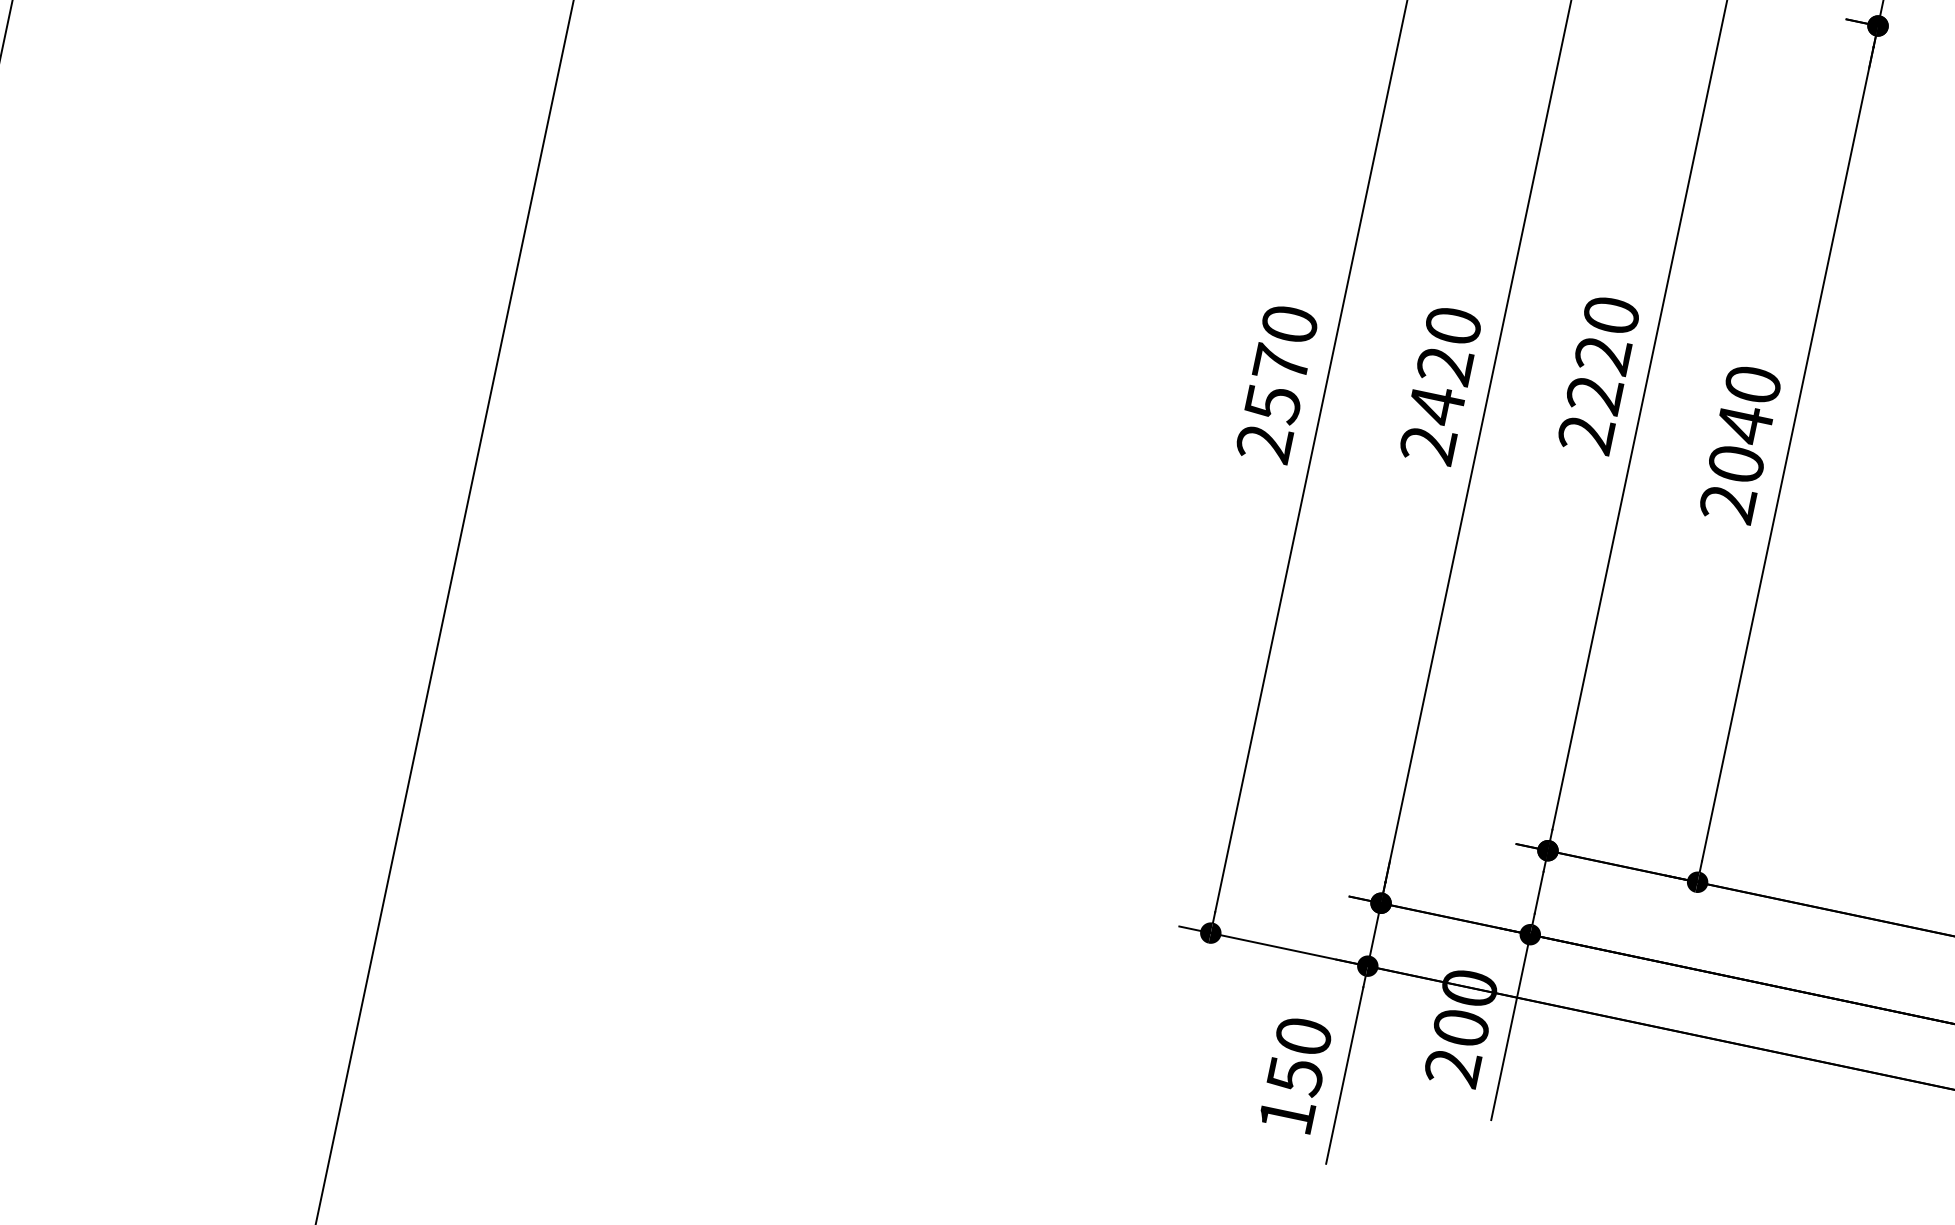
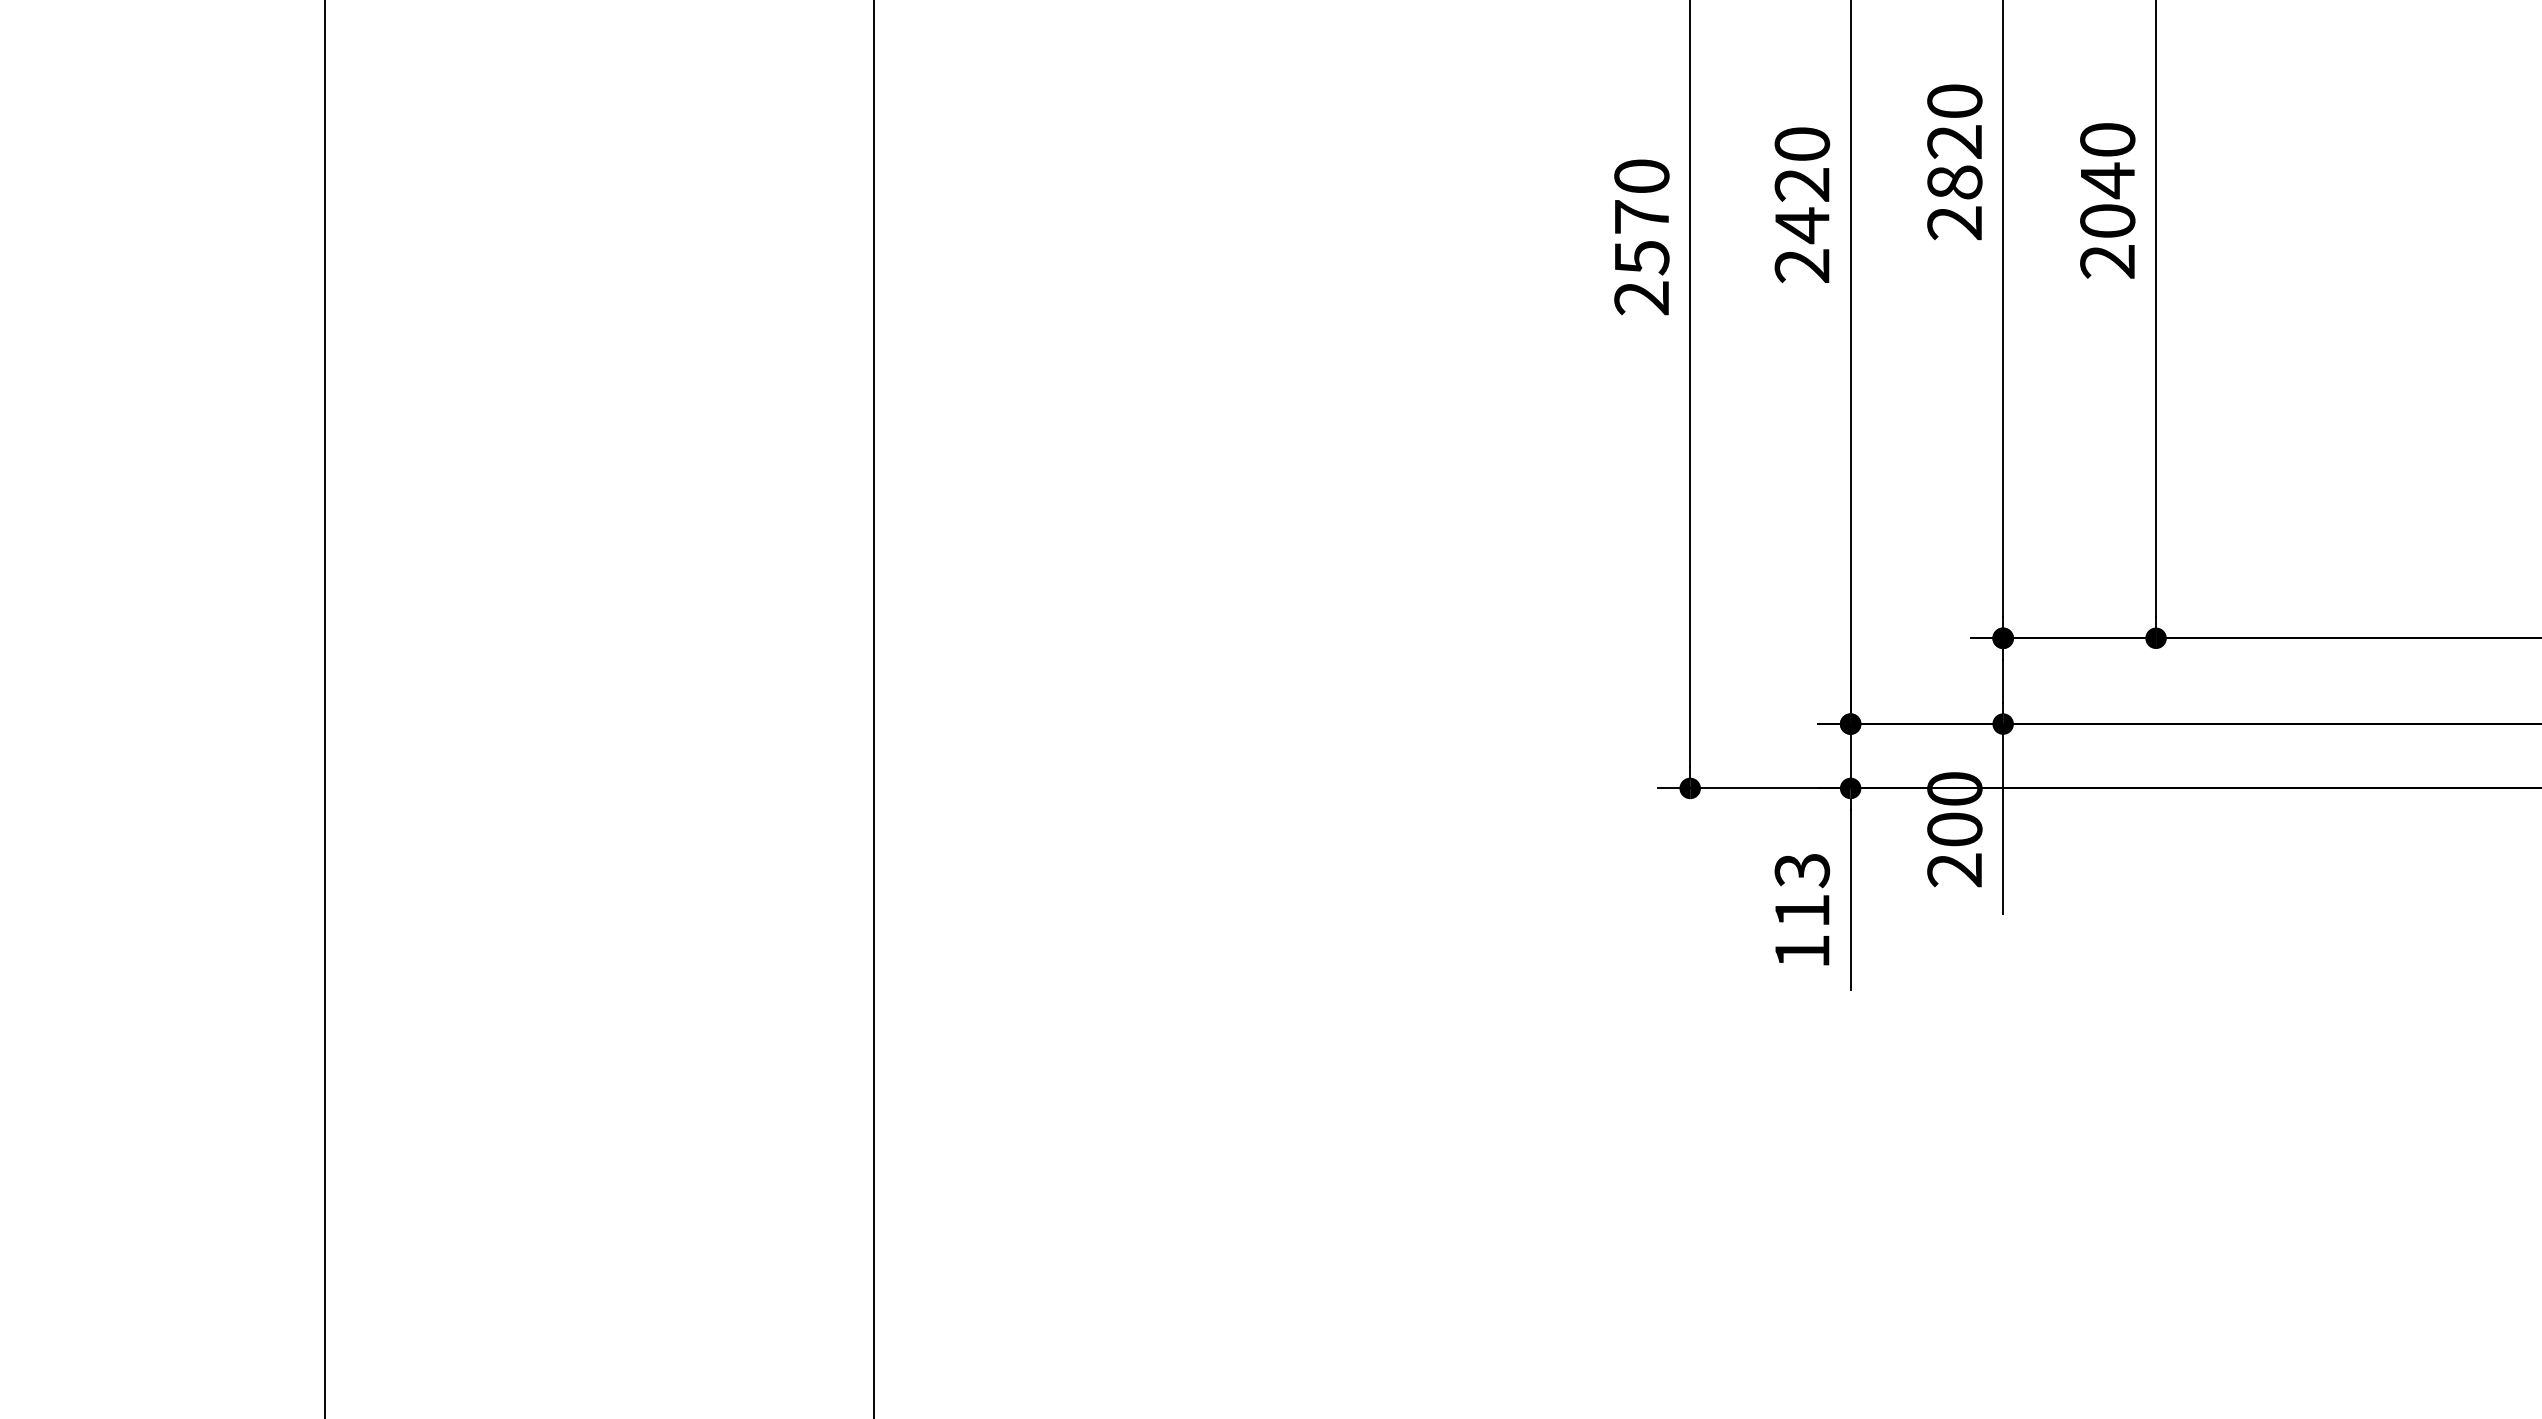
text: (1594, 394) -> (1954, 182), 2220 -> 2820
text: (1299, 1056) -> (1802, 890), 150 -> 113

